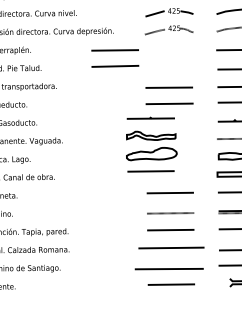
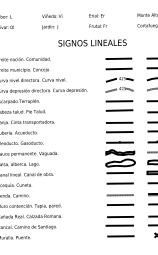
part: (115, 57) -> (119, 105), moved
part: (151, 144) -> (120, 157), moved
part: (169, 258) -> (119, 221), size x0.71

